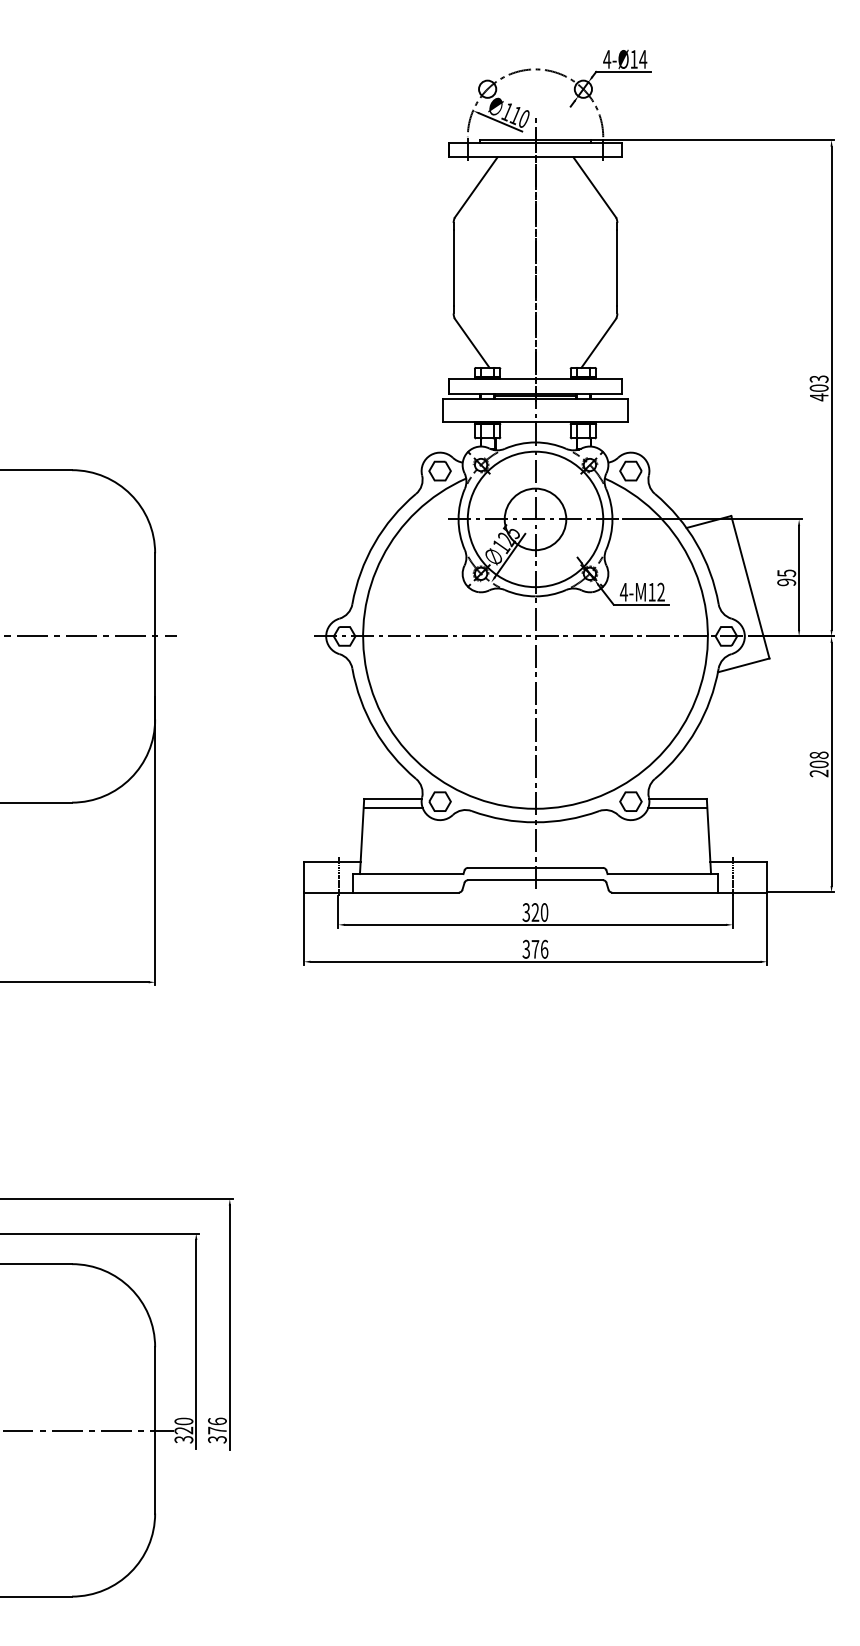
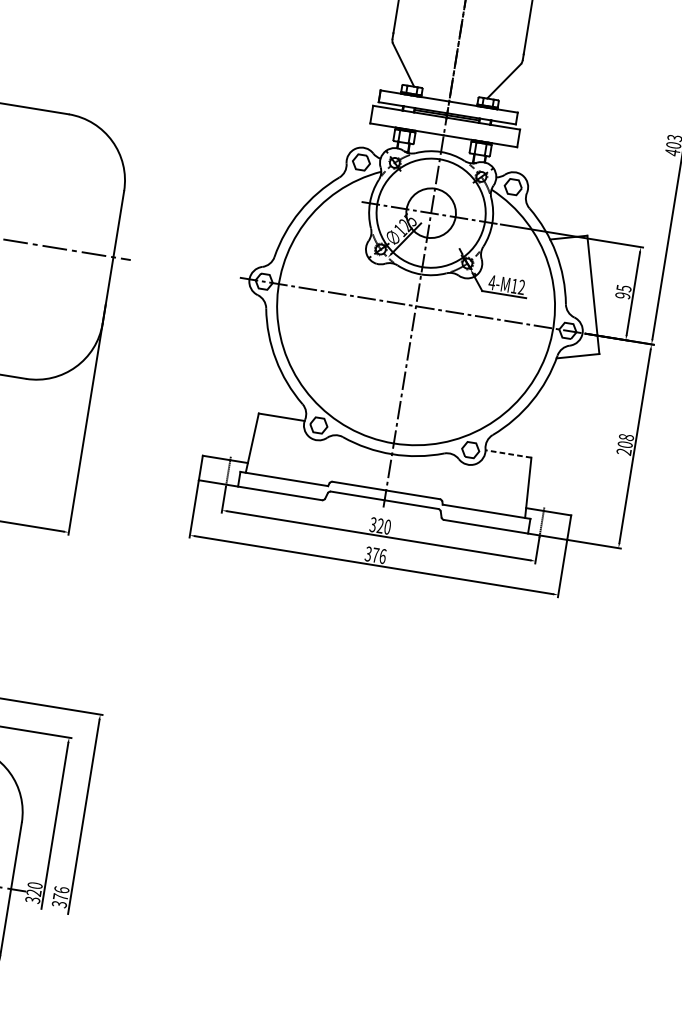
line: (678, 798) -> (508, 453), solid -> dashed
line: (392, 807) -> (280, 423), removed
line: (677, 807) -> (506, 460), removed

